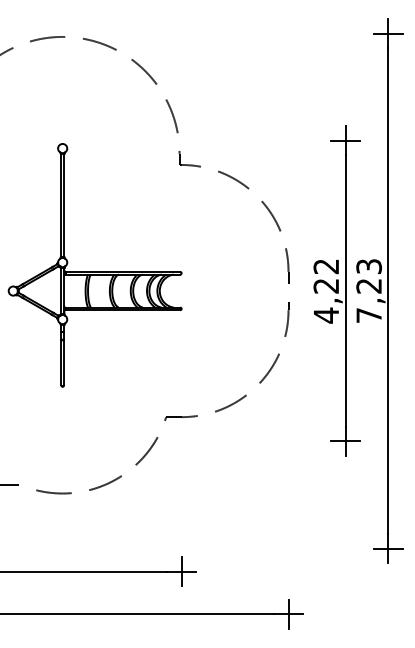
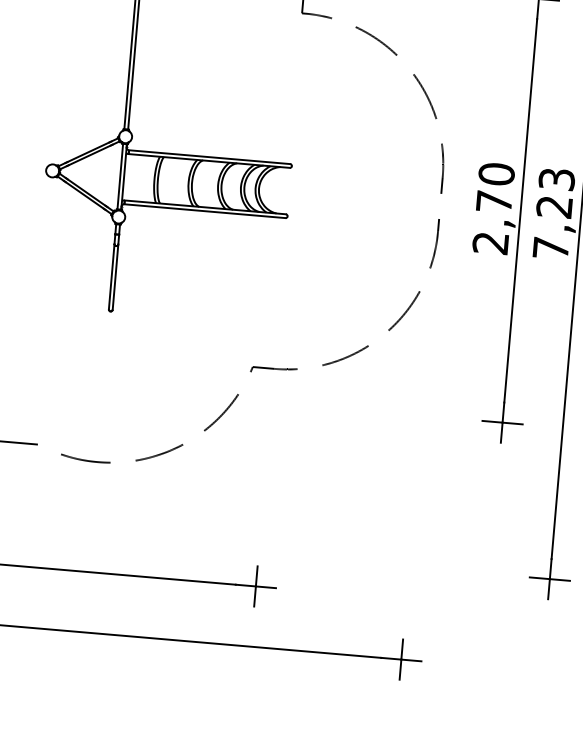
text: (326, 290) -> (493, 207), 4,22 -> 2,70

